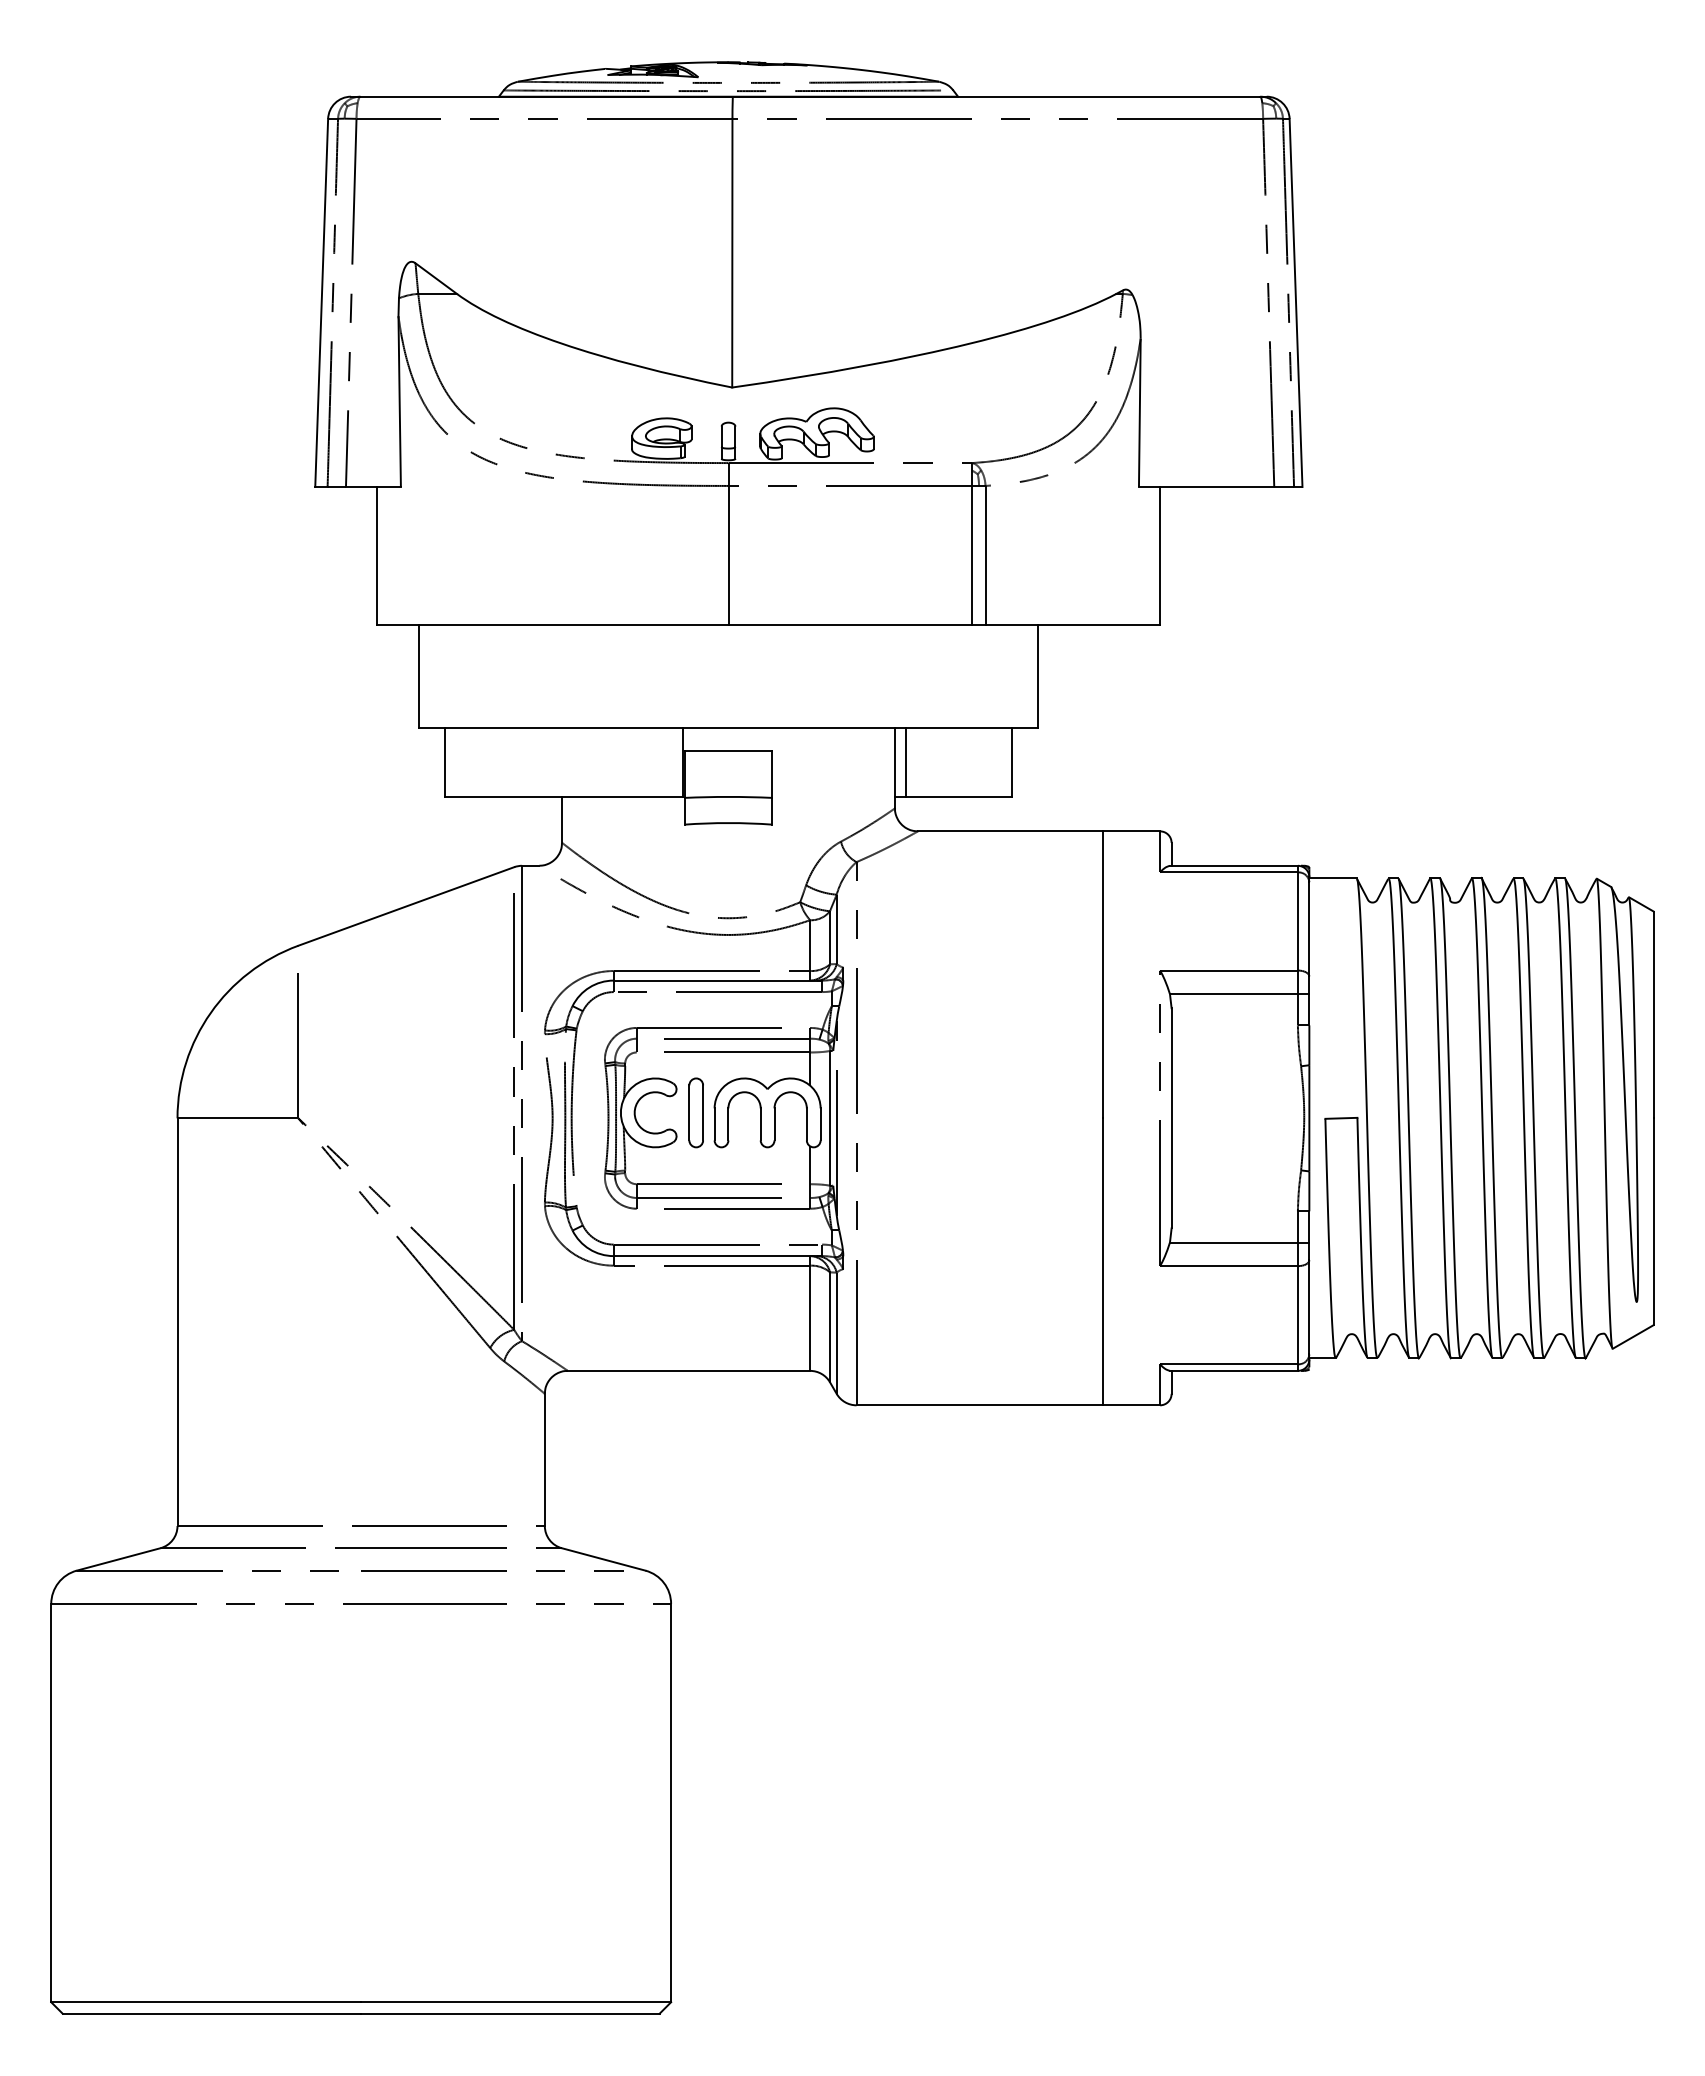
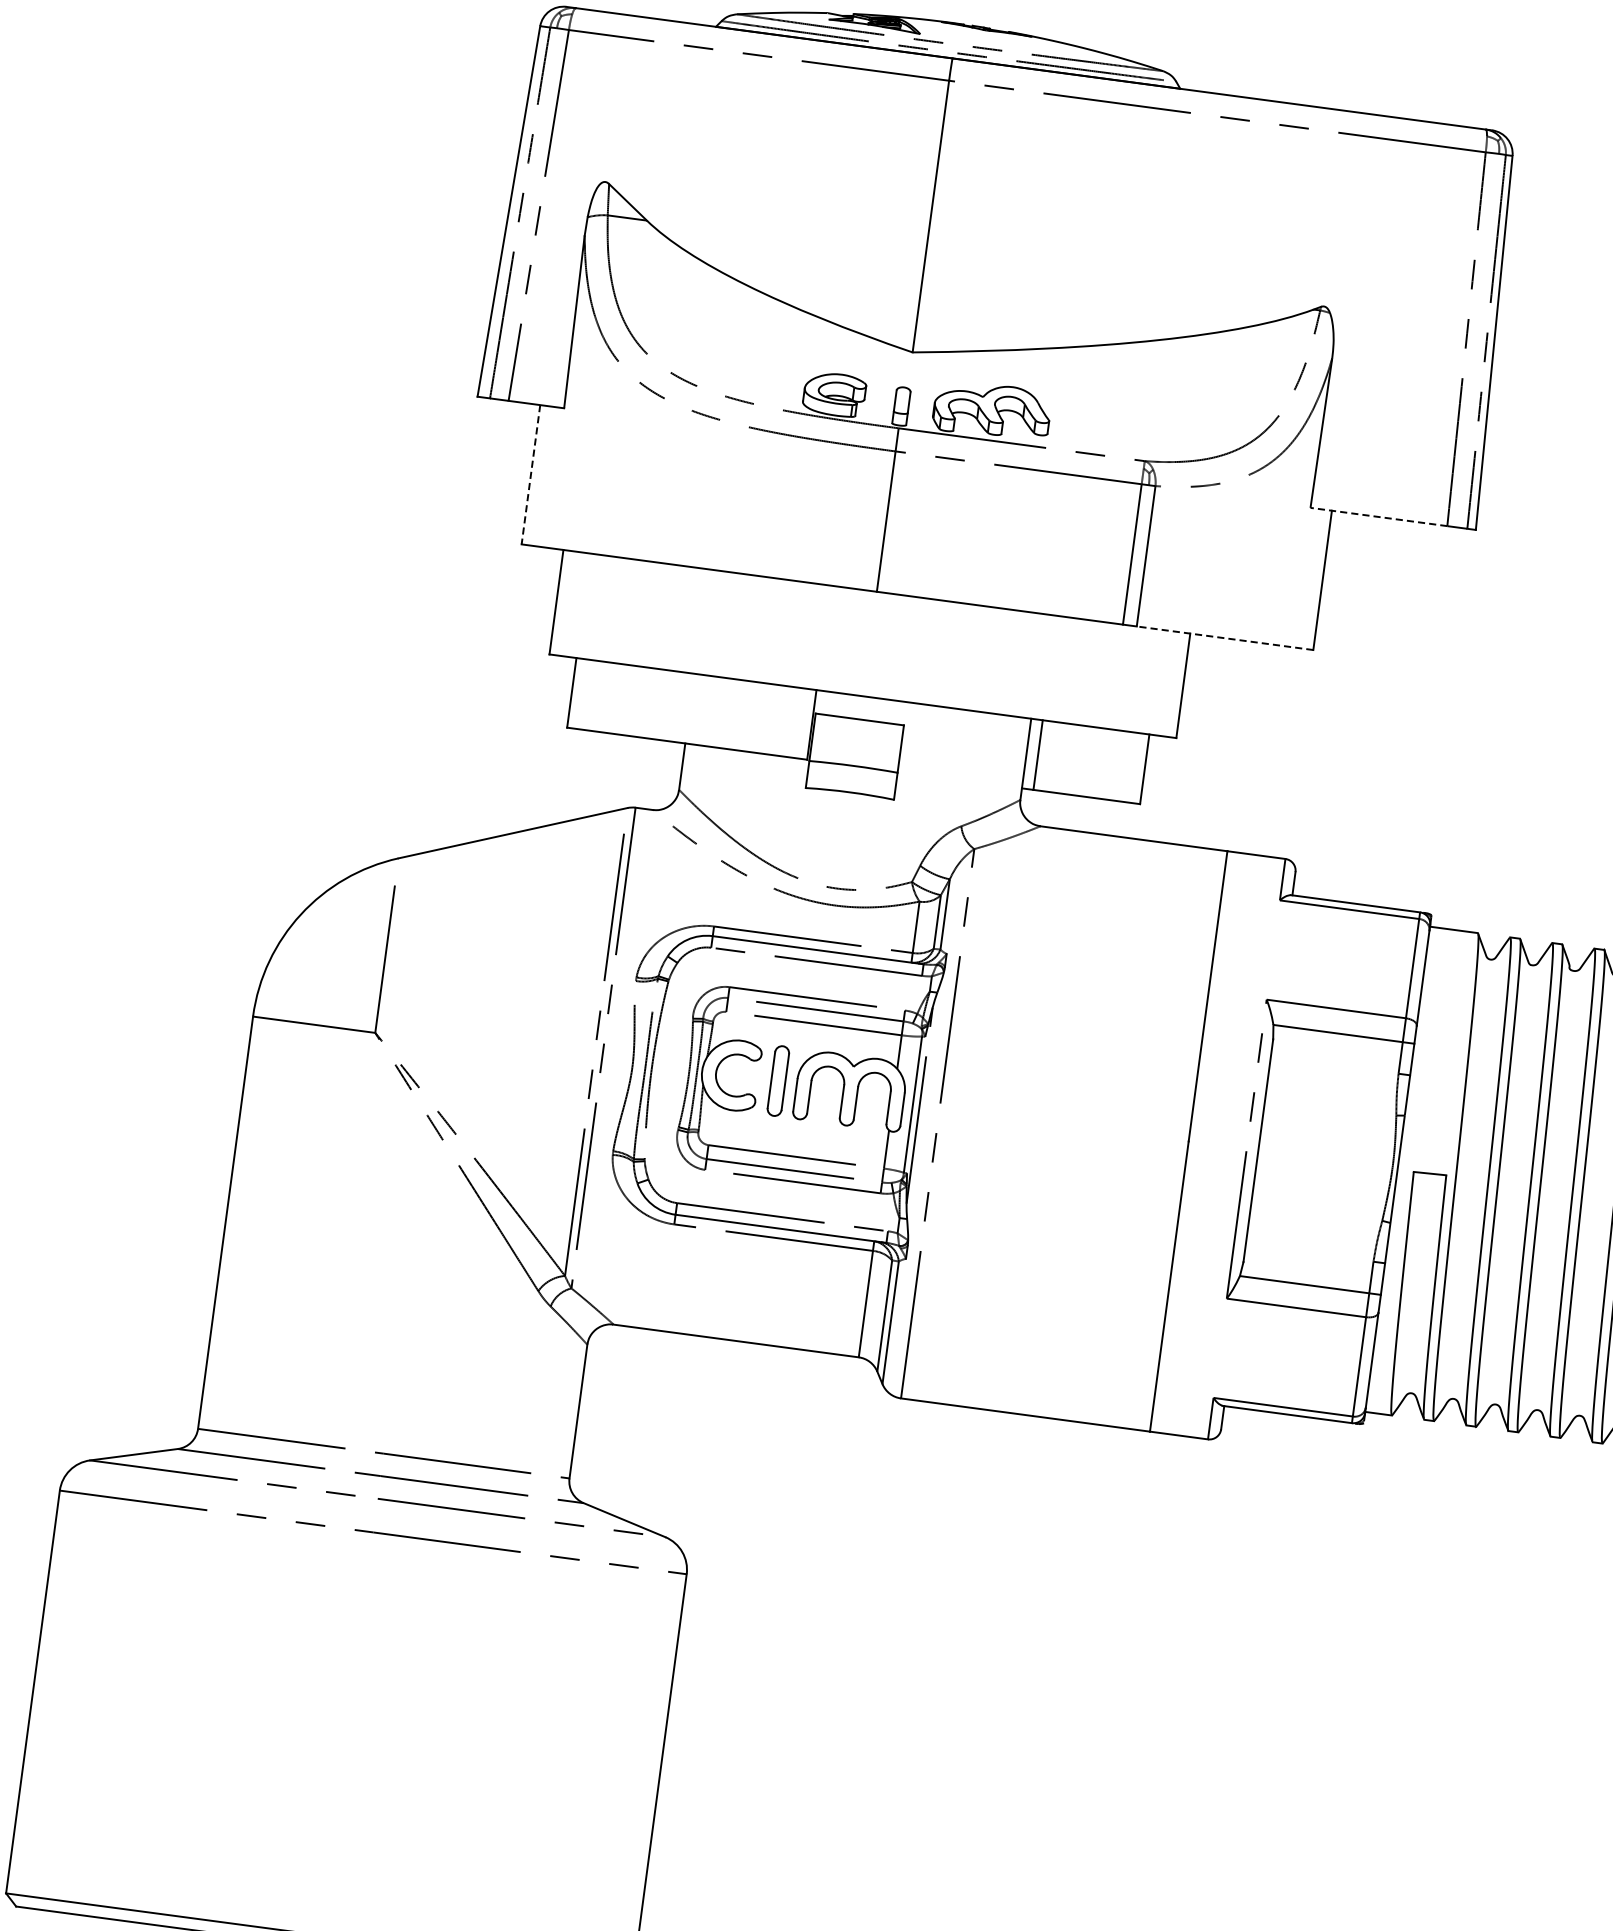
line: (1206, 487) -> (1378, 517), solid -> dashed
line: (377, 555) -> (531, 474), solid -> dashed
line: (1072, 624) -> (1224, 637), solid -> dashed

